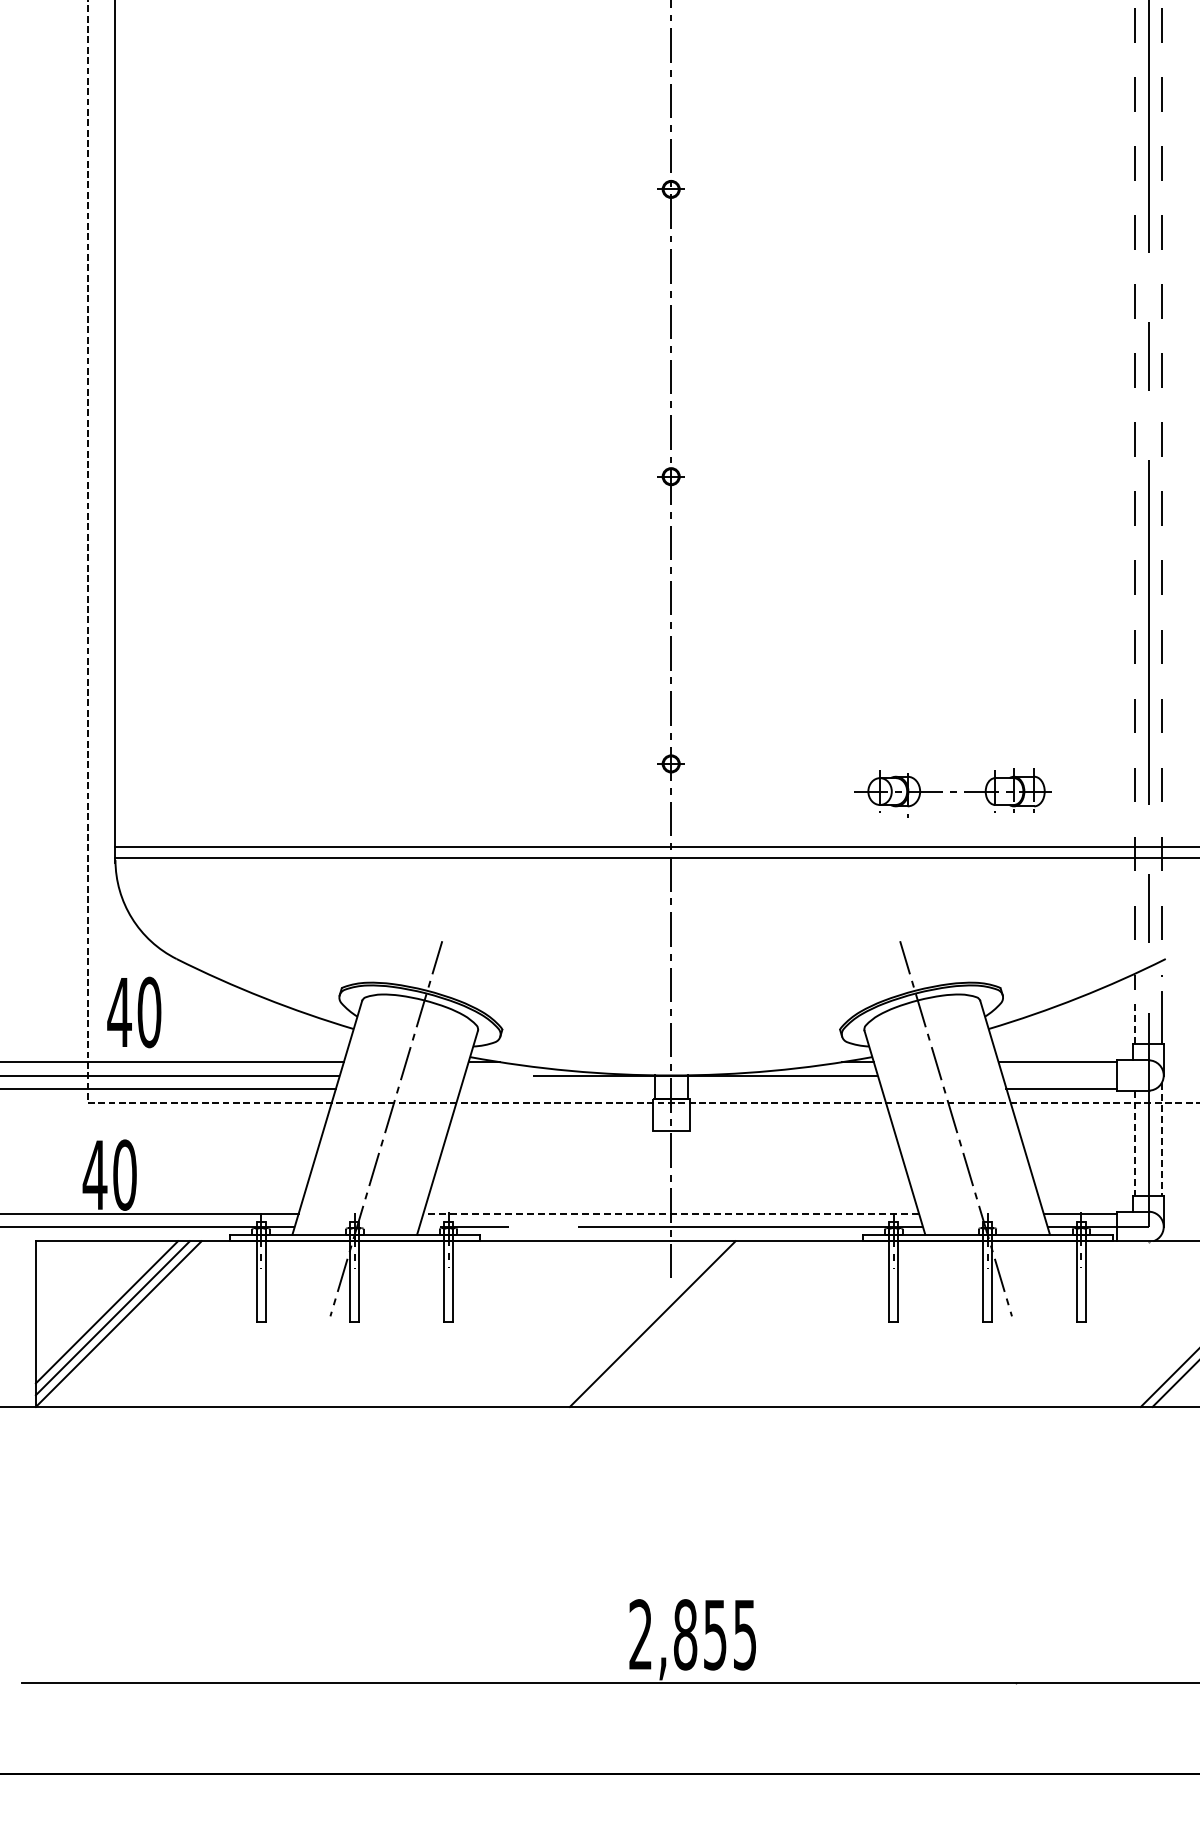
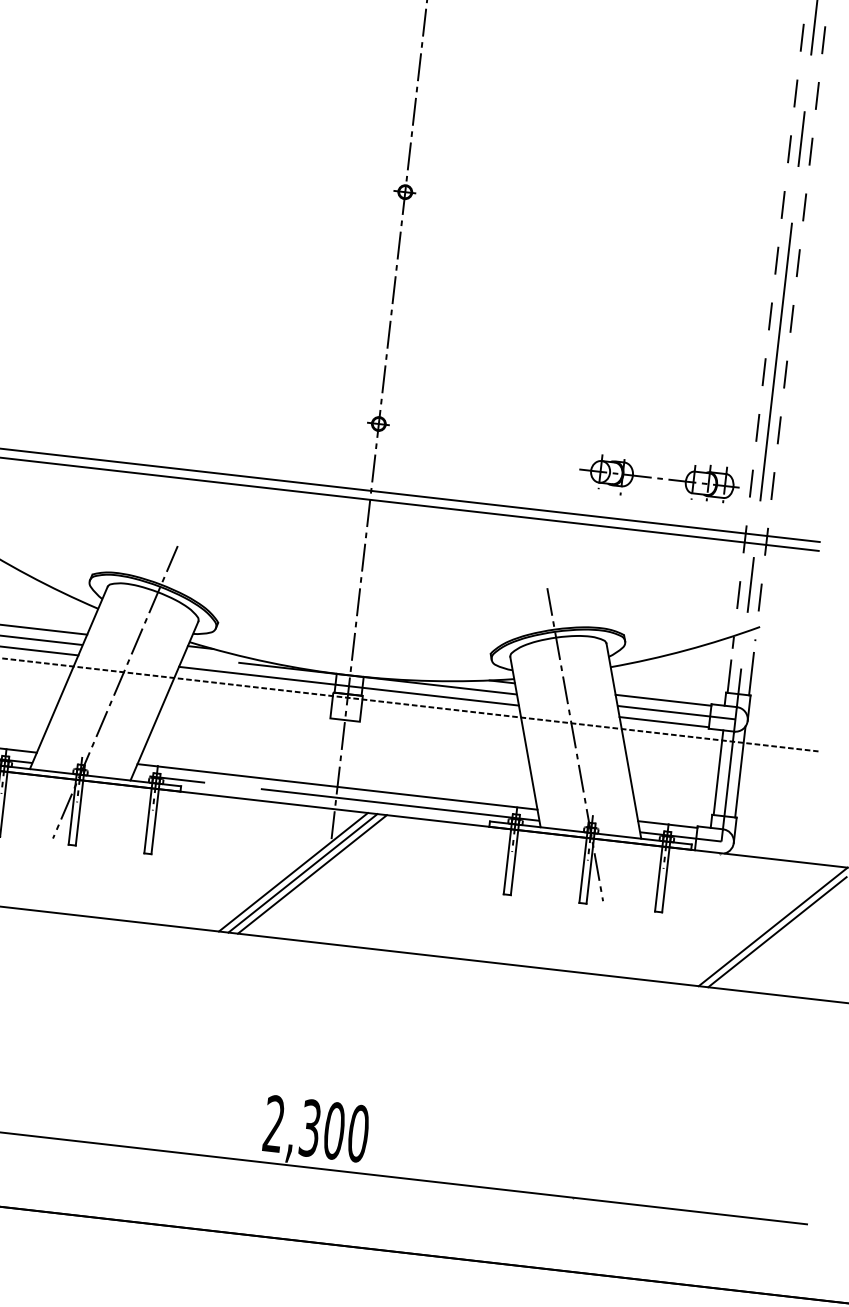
part: (952, 792) -> (658, 479), moved
line: (1135, 1024) -> (729, 677), dashed -> solid
line: (1075, 1075) -> (676, 712), added
line: (670, 1088) -> (348, 685), added
line: (1161, 1139) -> (740, 772), dashed -> solid
line: (1135, 1143) -> (718, 773), dashed -> solid
line: (671, 1213) -> (337, 786), dashed -> solid
line: (629, 1323) -> (293, 871), added
line: (640, 1323) -> (302, 872), added
text: (715, 1634) -> (334, 1130), 2,855 -> 2,300

